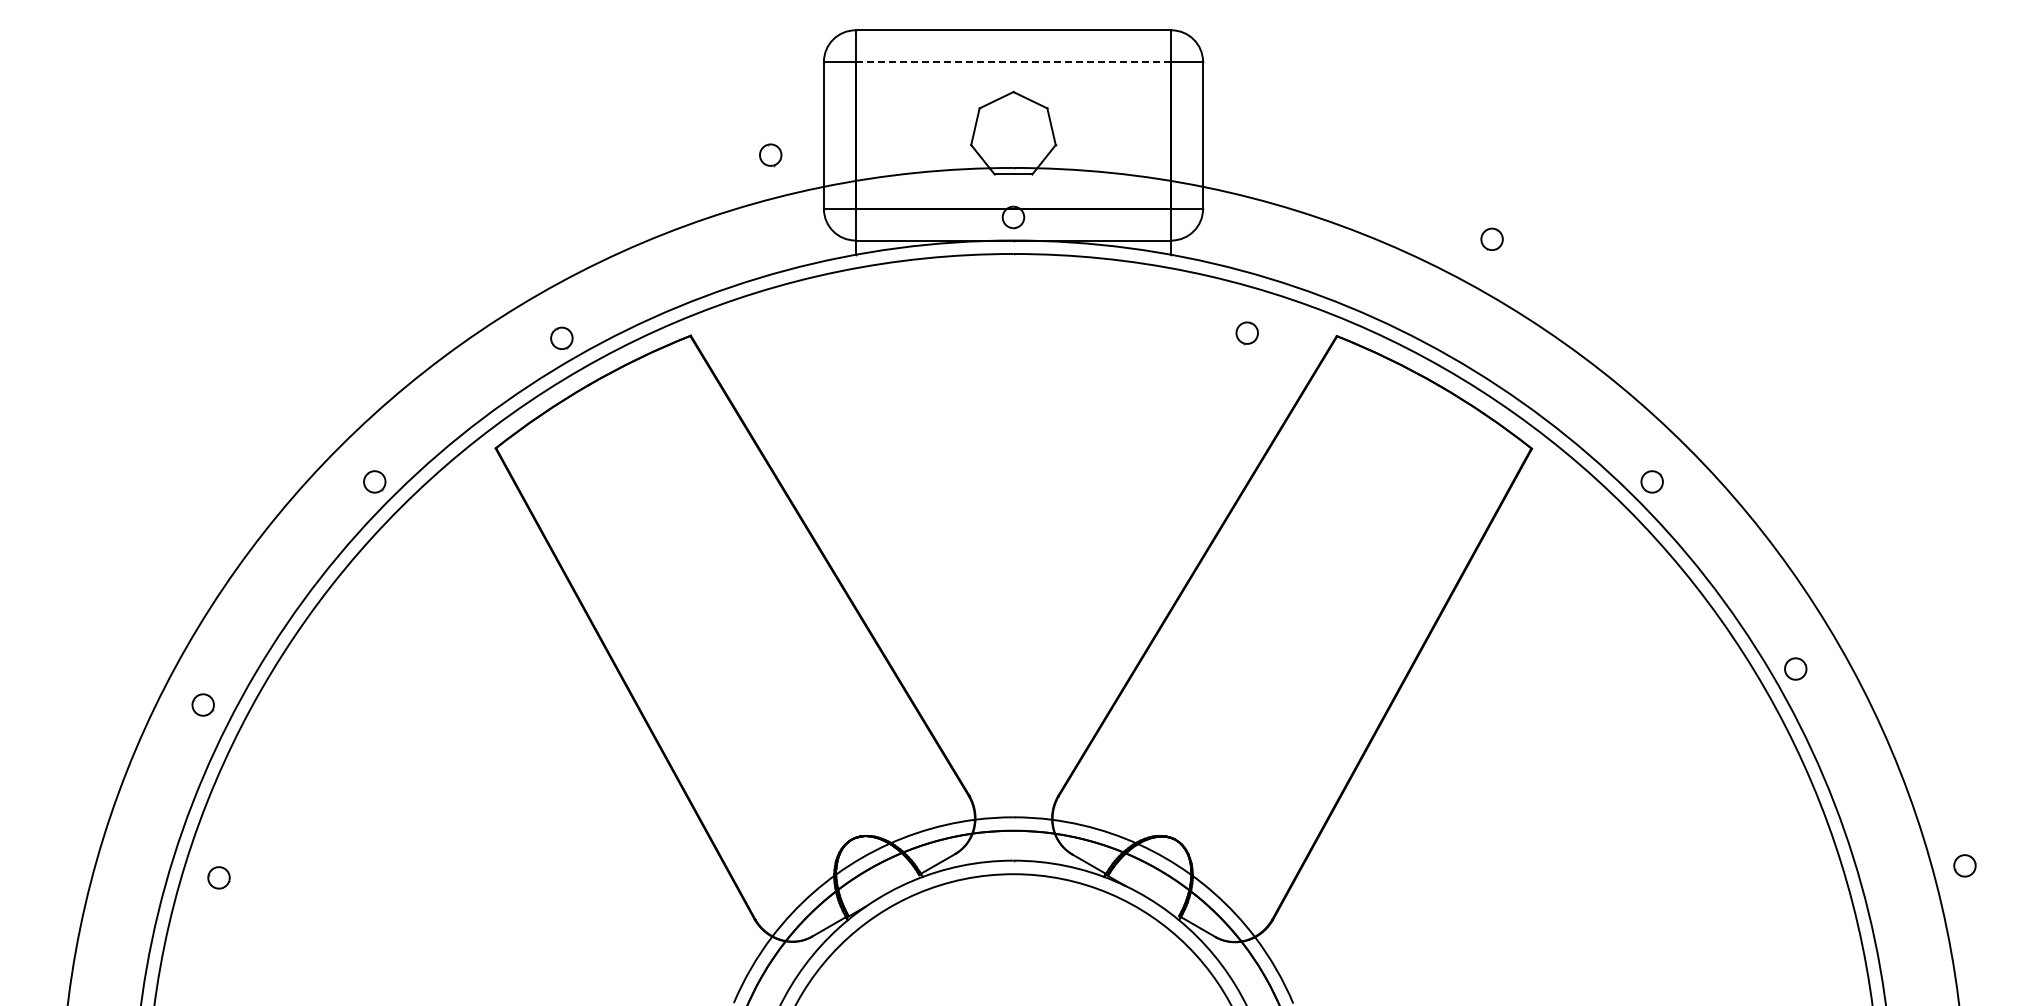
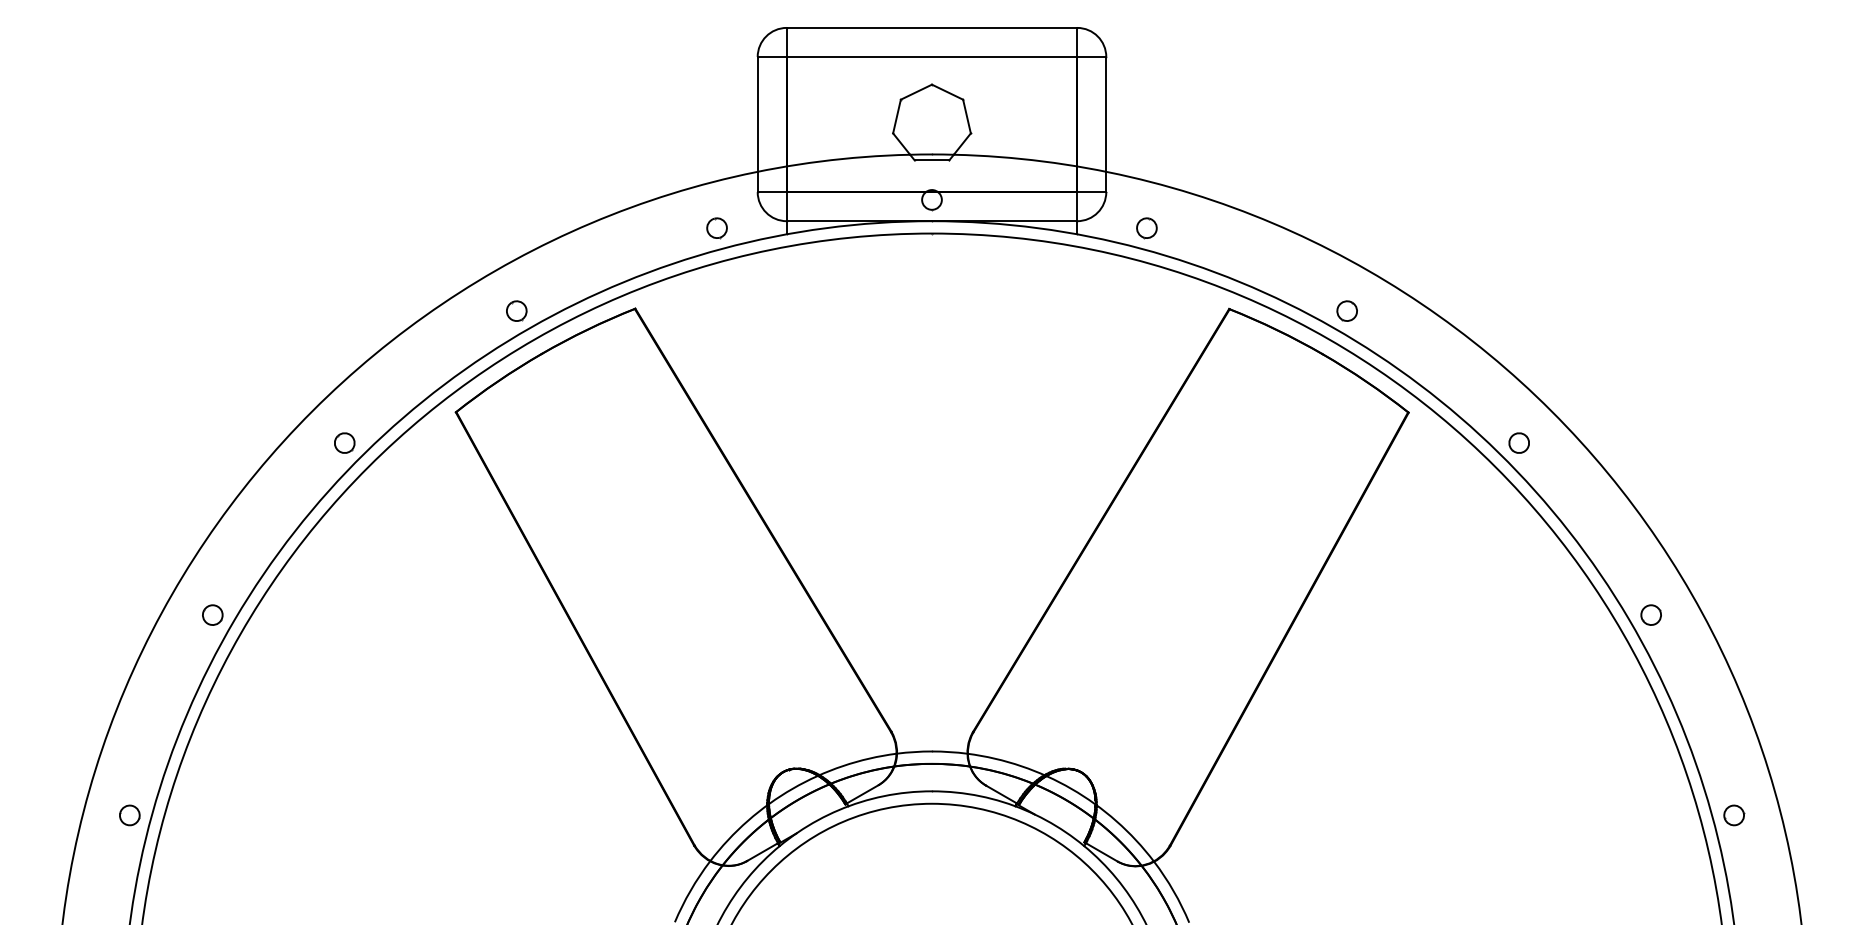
line: (1013, 61) -> (932, 56), dashed -> solid
part: (770, 155) -> (716, 228), moved
part: (1491, 238) -> (1346, 310), moved
part: (1246, 333) -> (1146, 228), moved
part: (202, 704) -> (212, 614), moved
part: (1964, 865) -> (1733, 815), moved
part: (218, 877) -> (129, 815), moved

